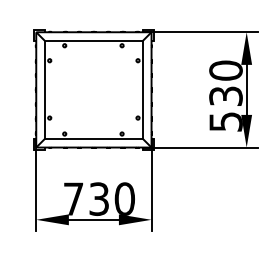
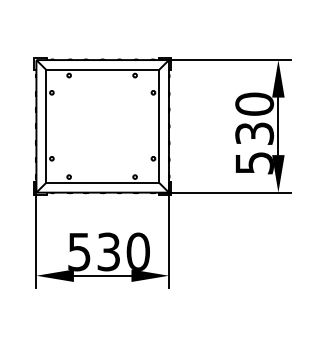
text: (73, 199) -> (79, 252), 730 -> 530

